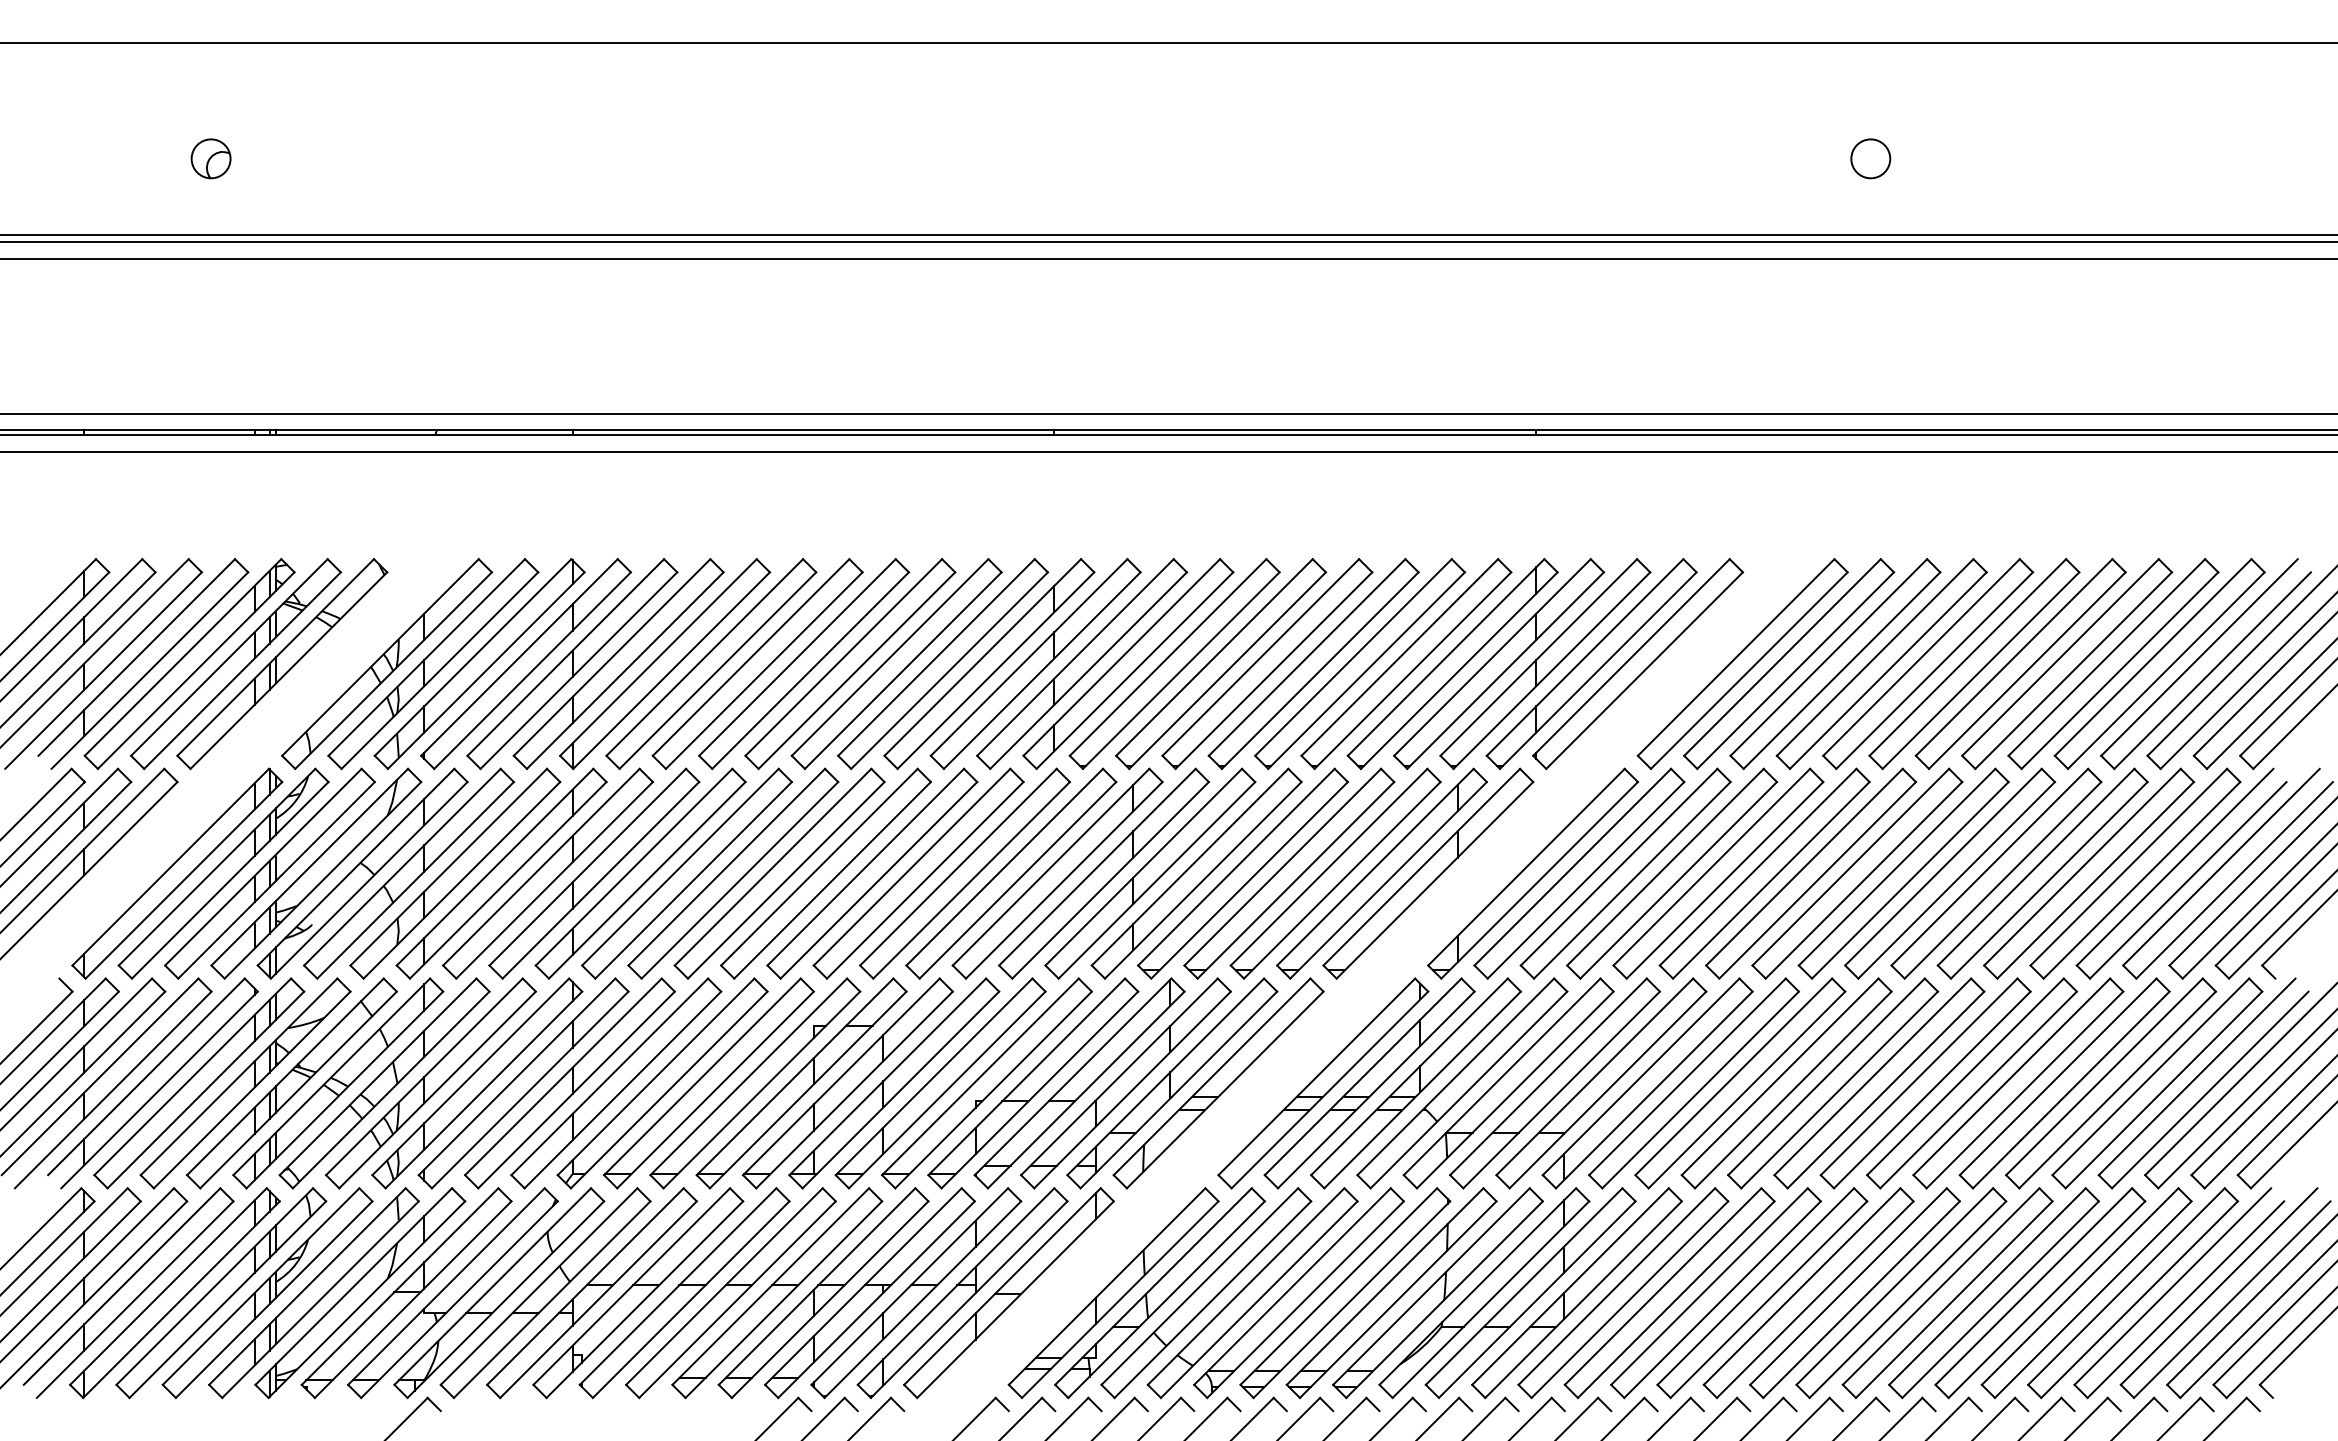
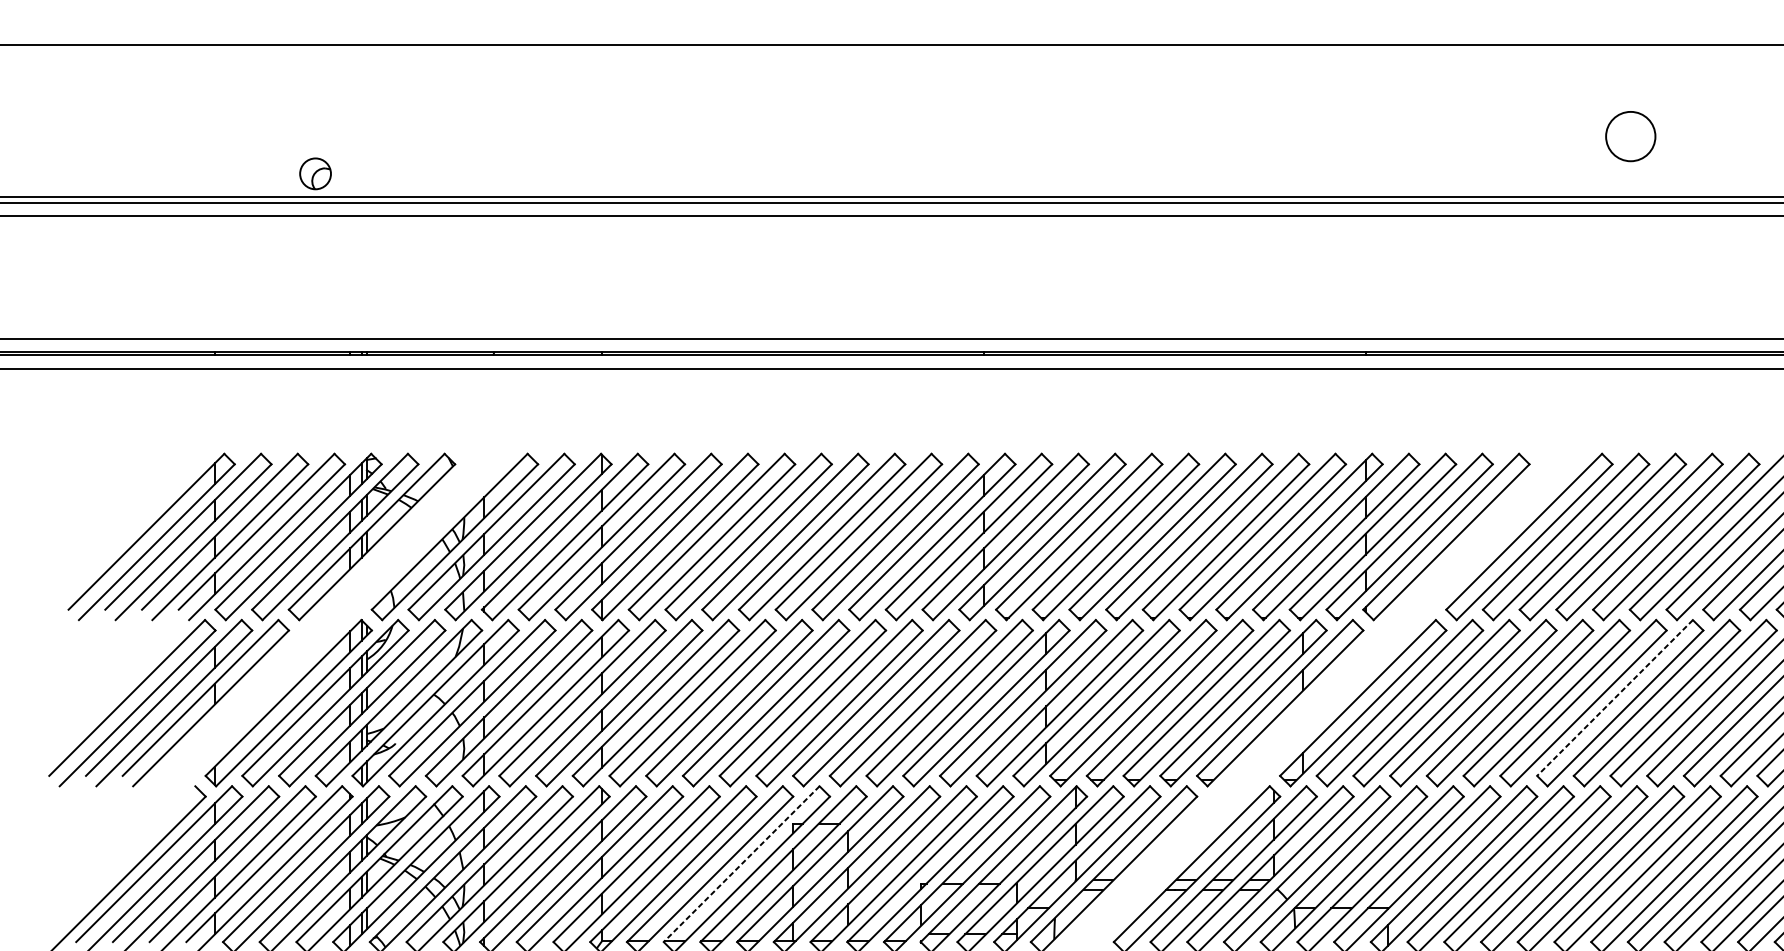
part: (210, 158) -> (315, 173), moved
circle: (1870, 158) -> (1630, 136), size x1.6
line: (1850, 867) -> (1614, 698), solid -> dashed
line: (748, 1077) -> (741, 864), solid -> dashed

